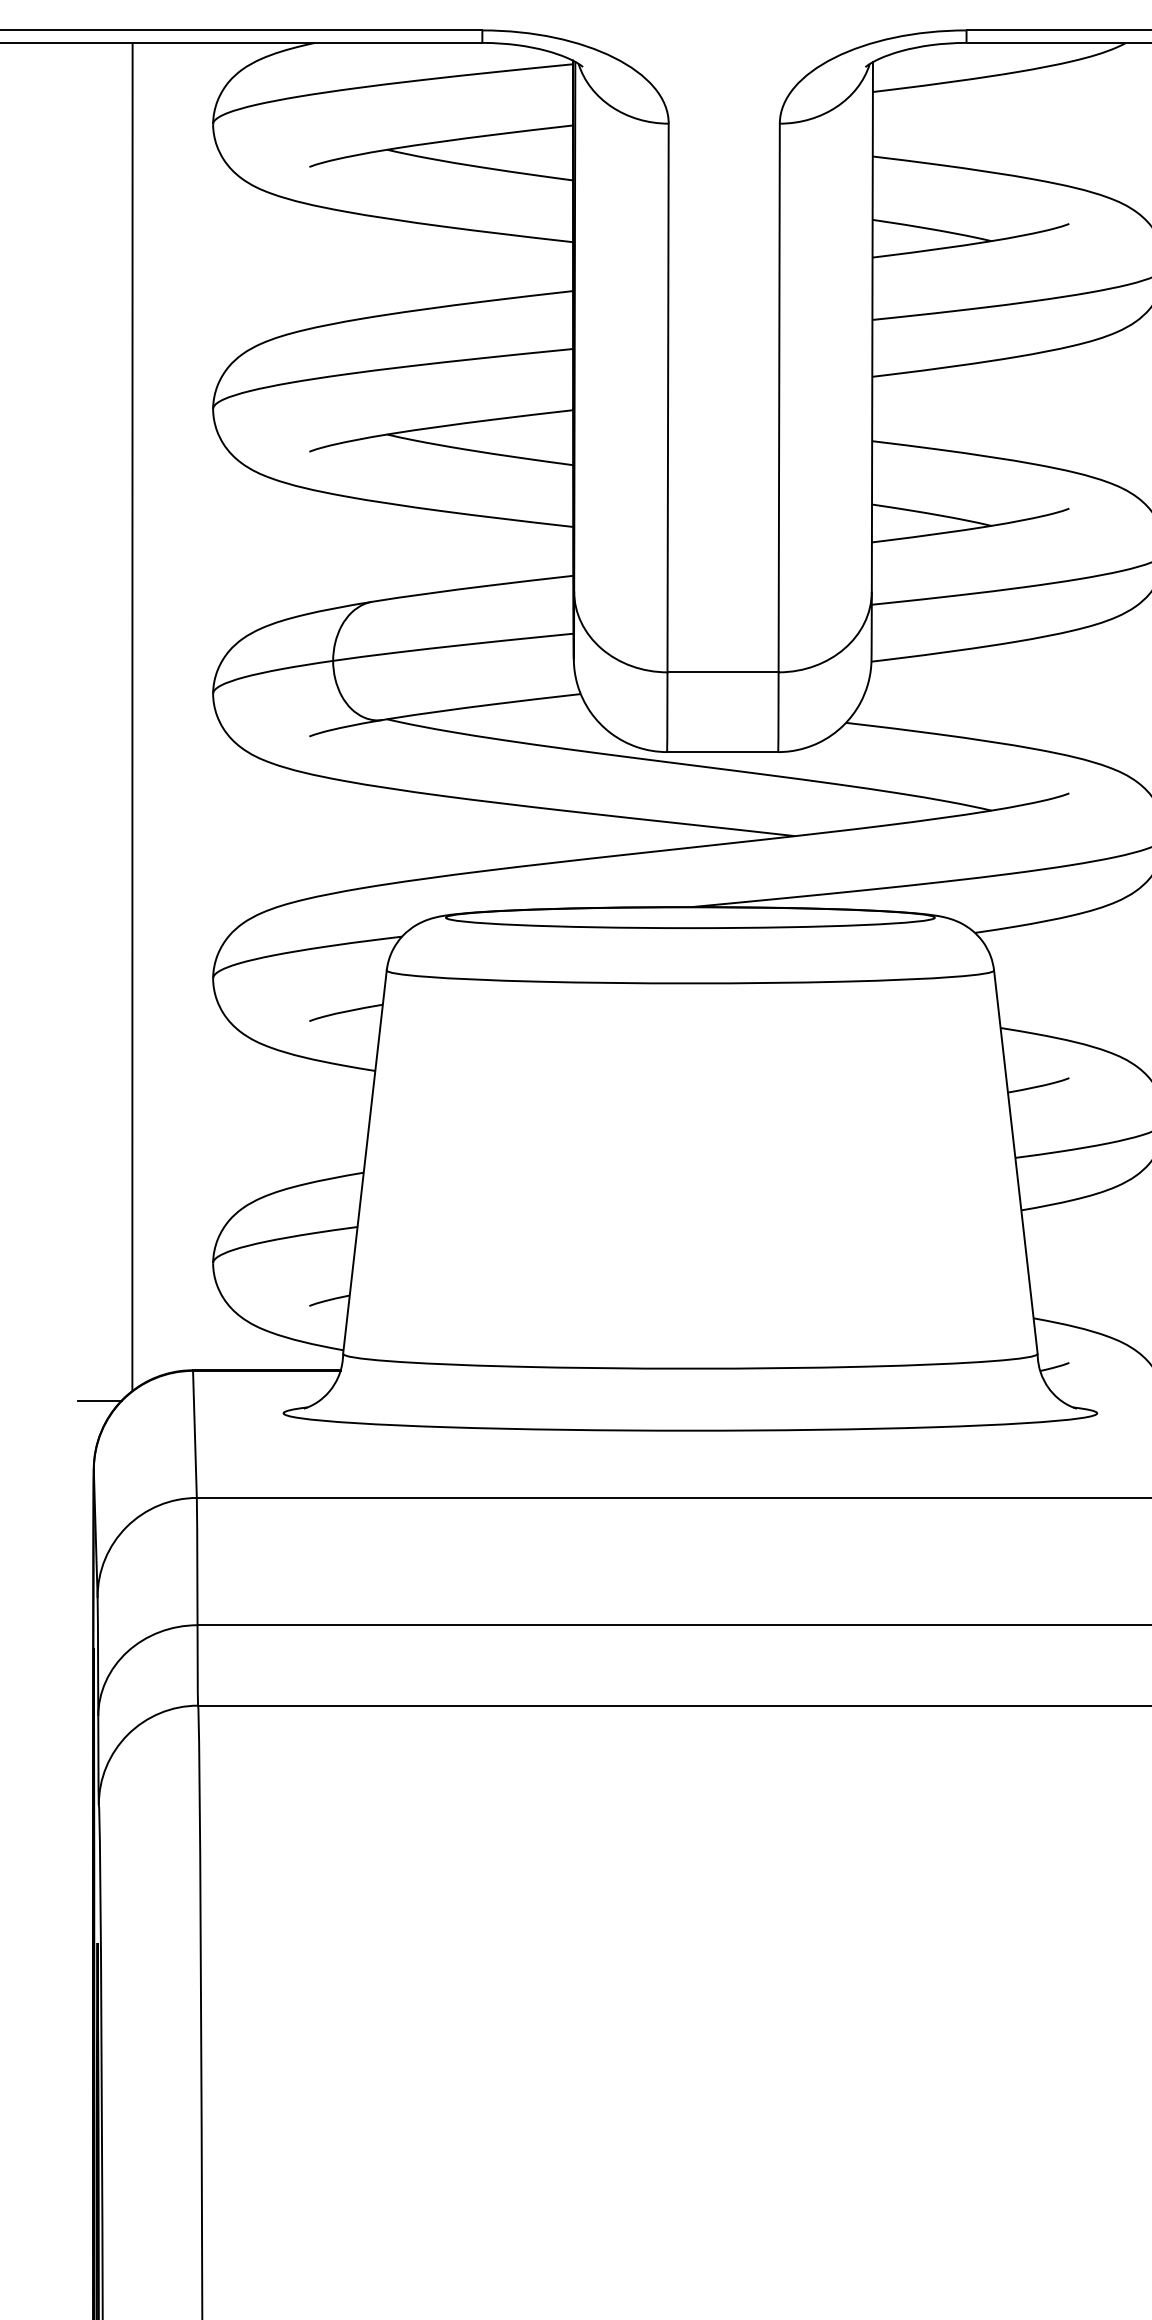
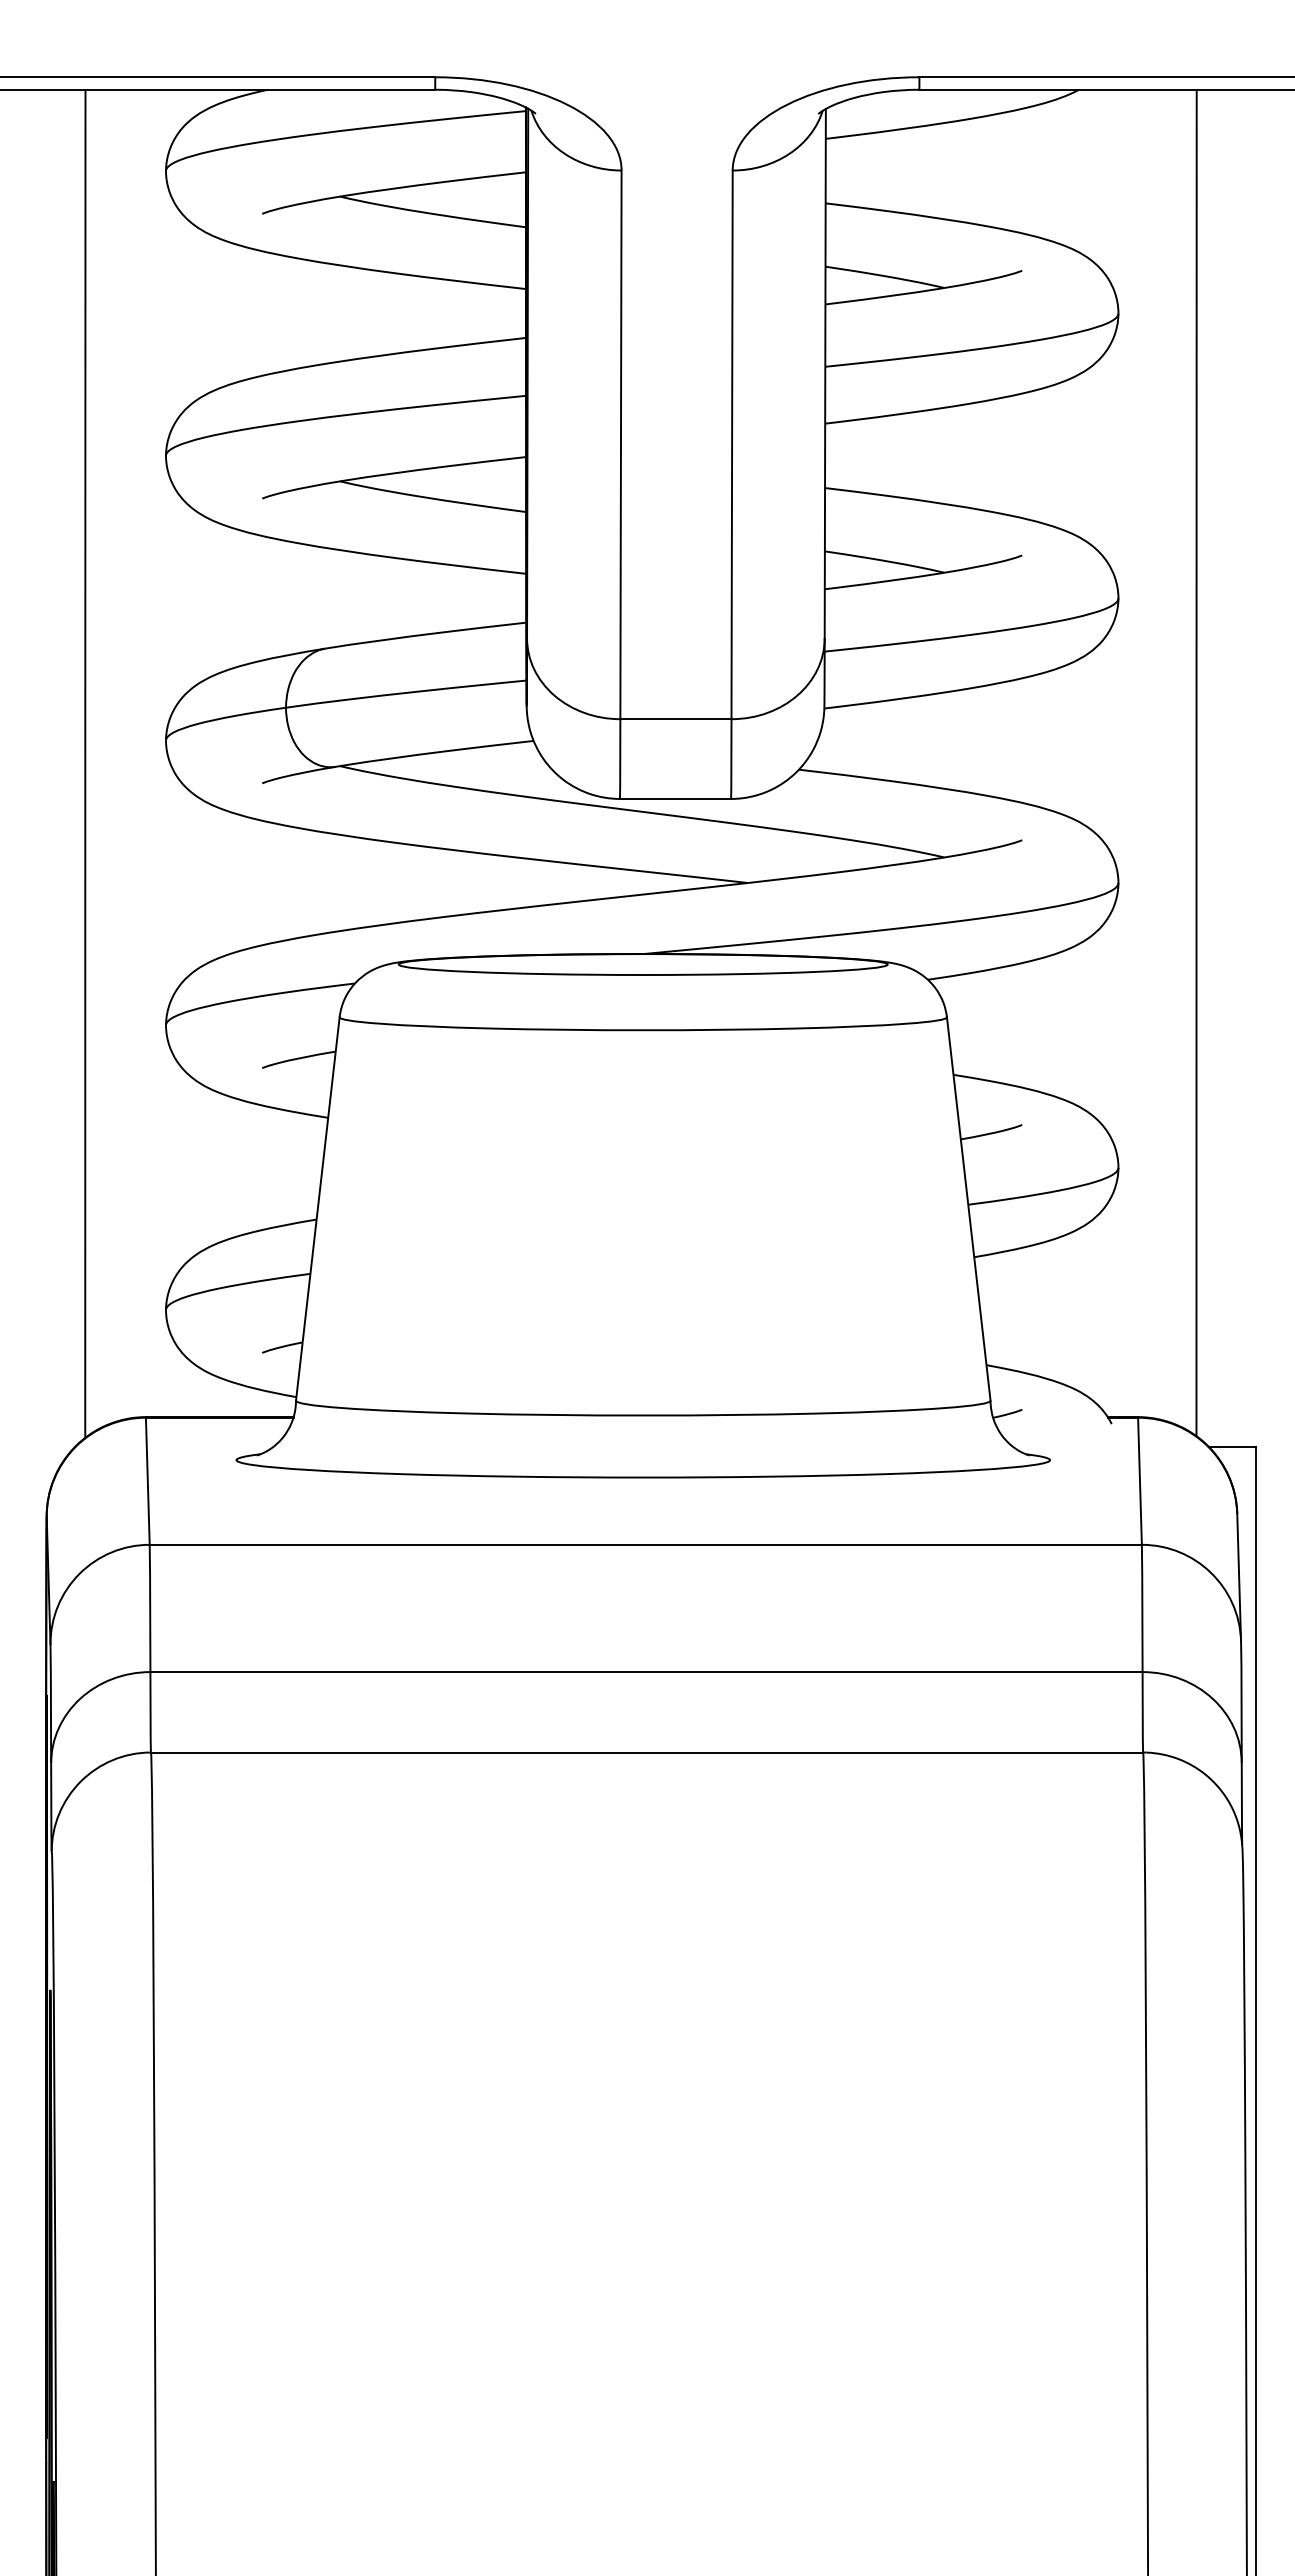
line: (99, 1400) -> (52, 1447), removed

